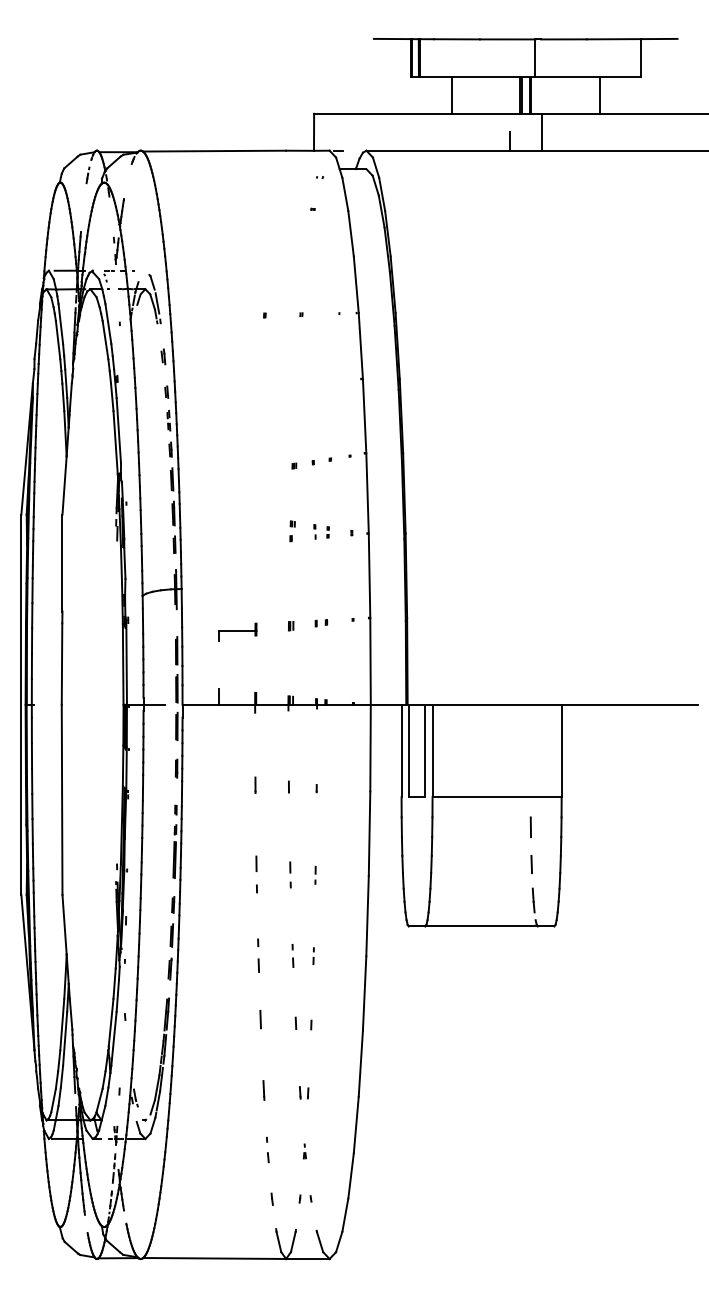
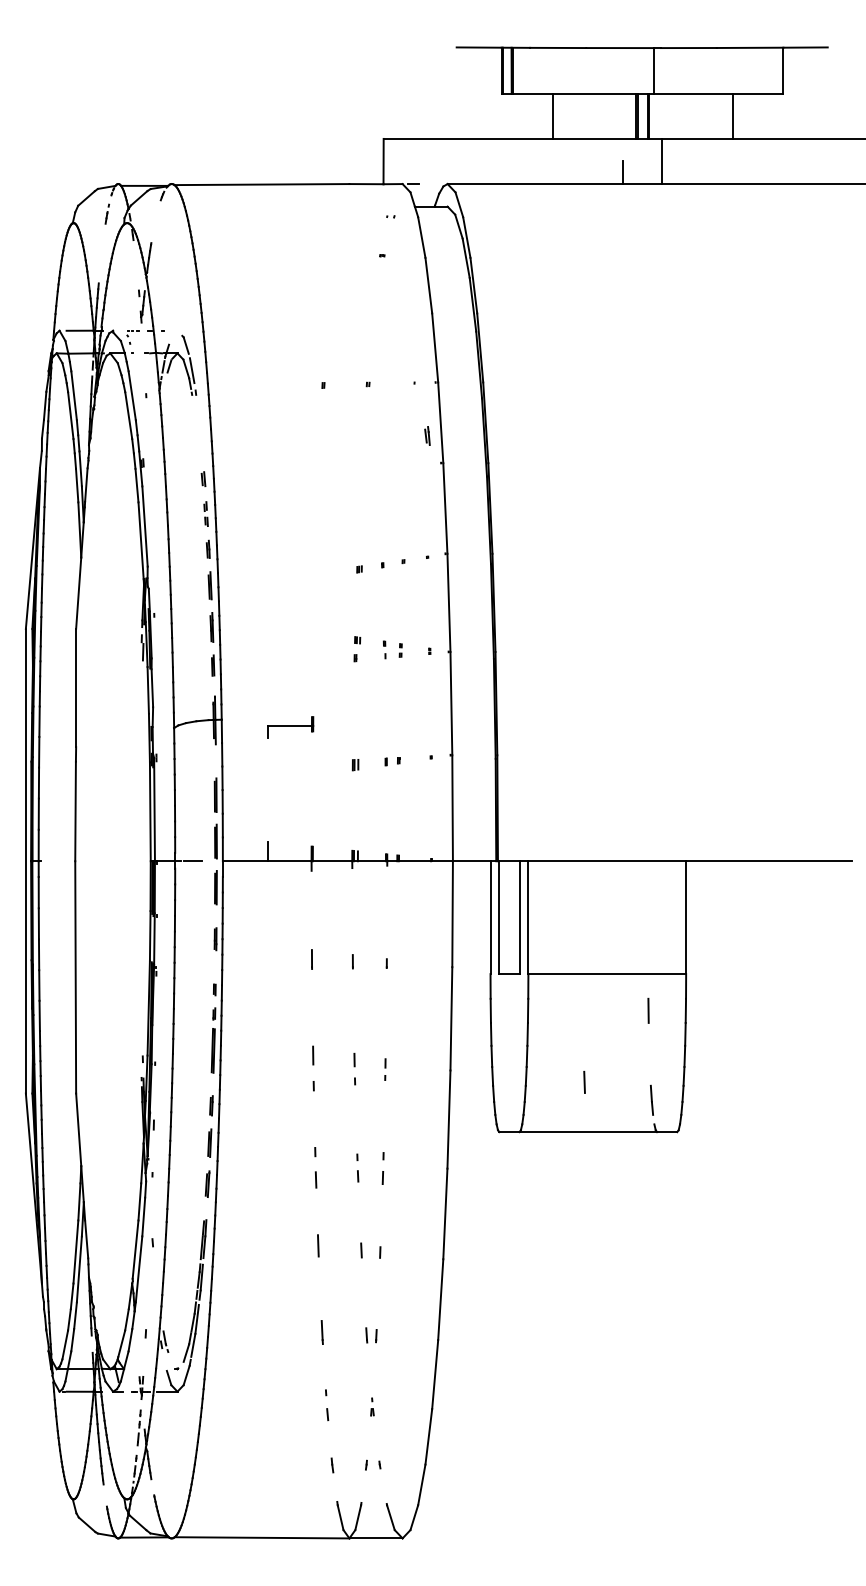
part: (163, 356) -> (427, 435), moved
part: (237, 632) -> (290, 727), moved
line: (531, 863) -> (584, 1081), moved
part: (313, 955) -> (382, 1167), size x1.6

